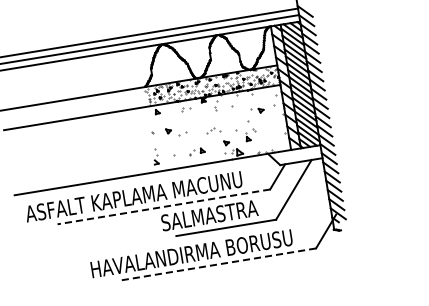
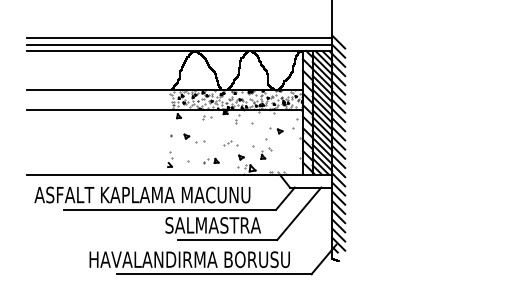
line: (163, 206) -> (169, 209), dashed -> solid
line: (217, 264) -> (213, 274), dashed -> solid

